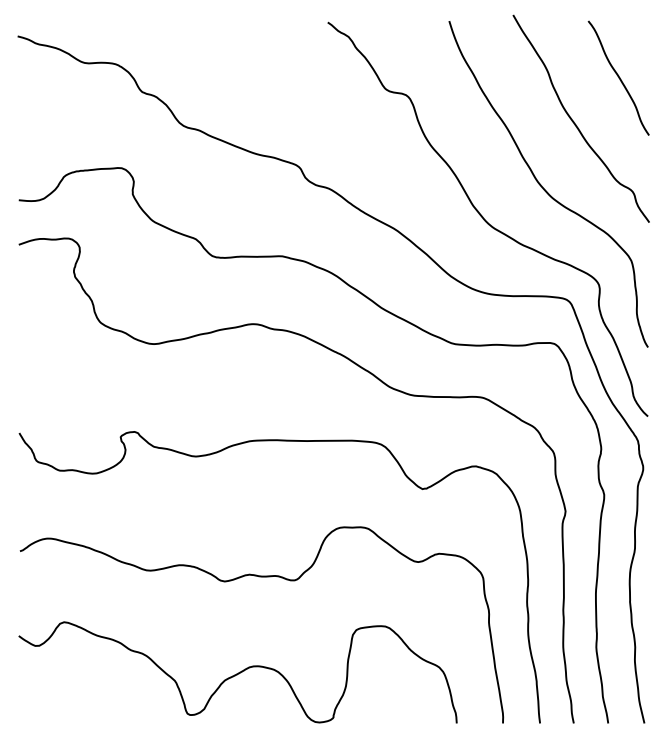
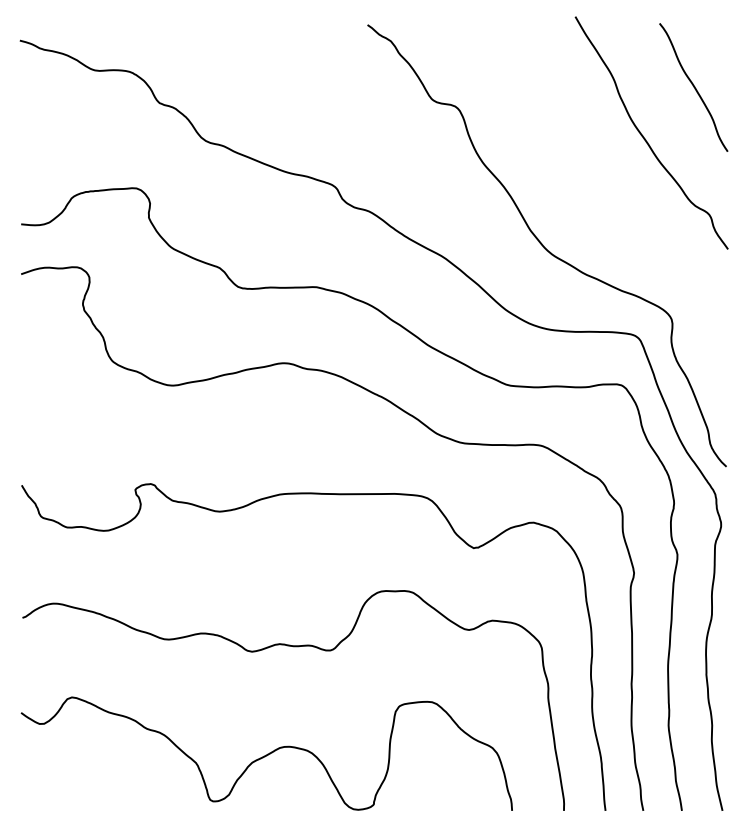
curve: (543, 187) -> (609, 209), removed

